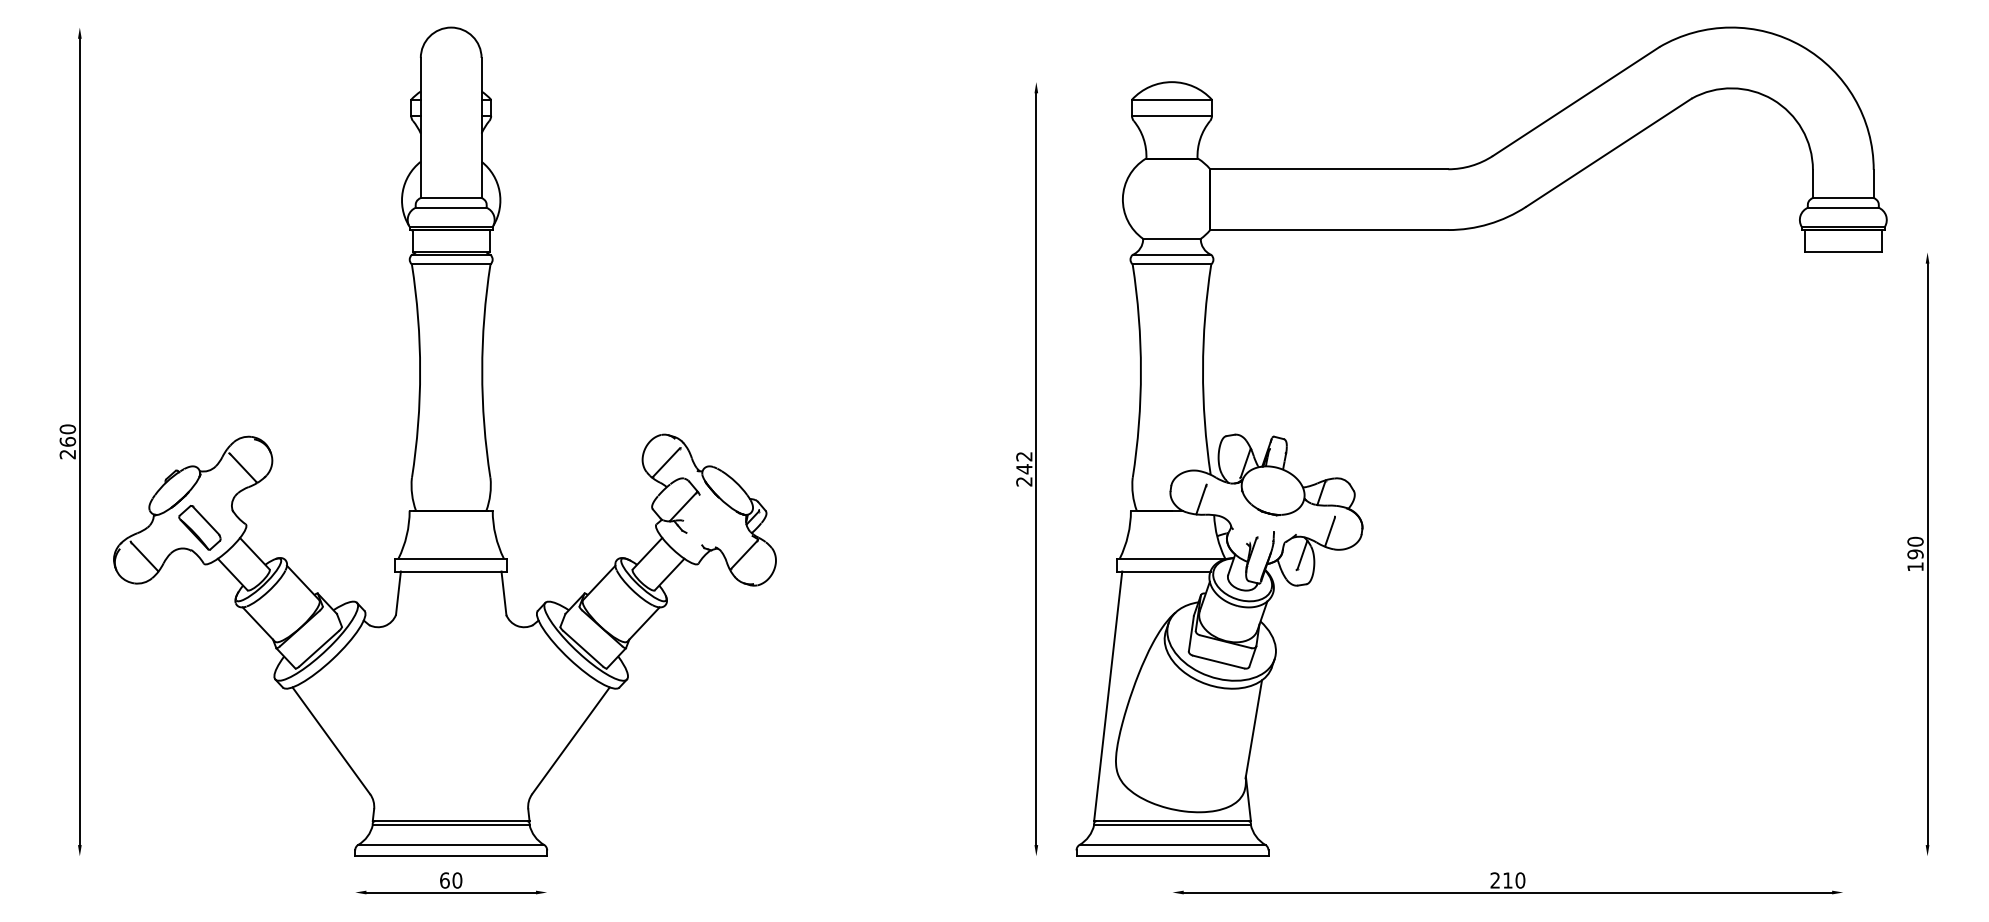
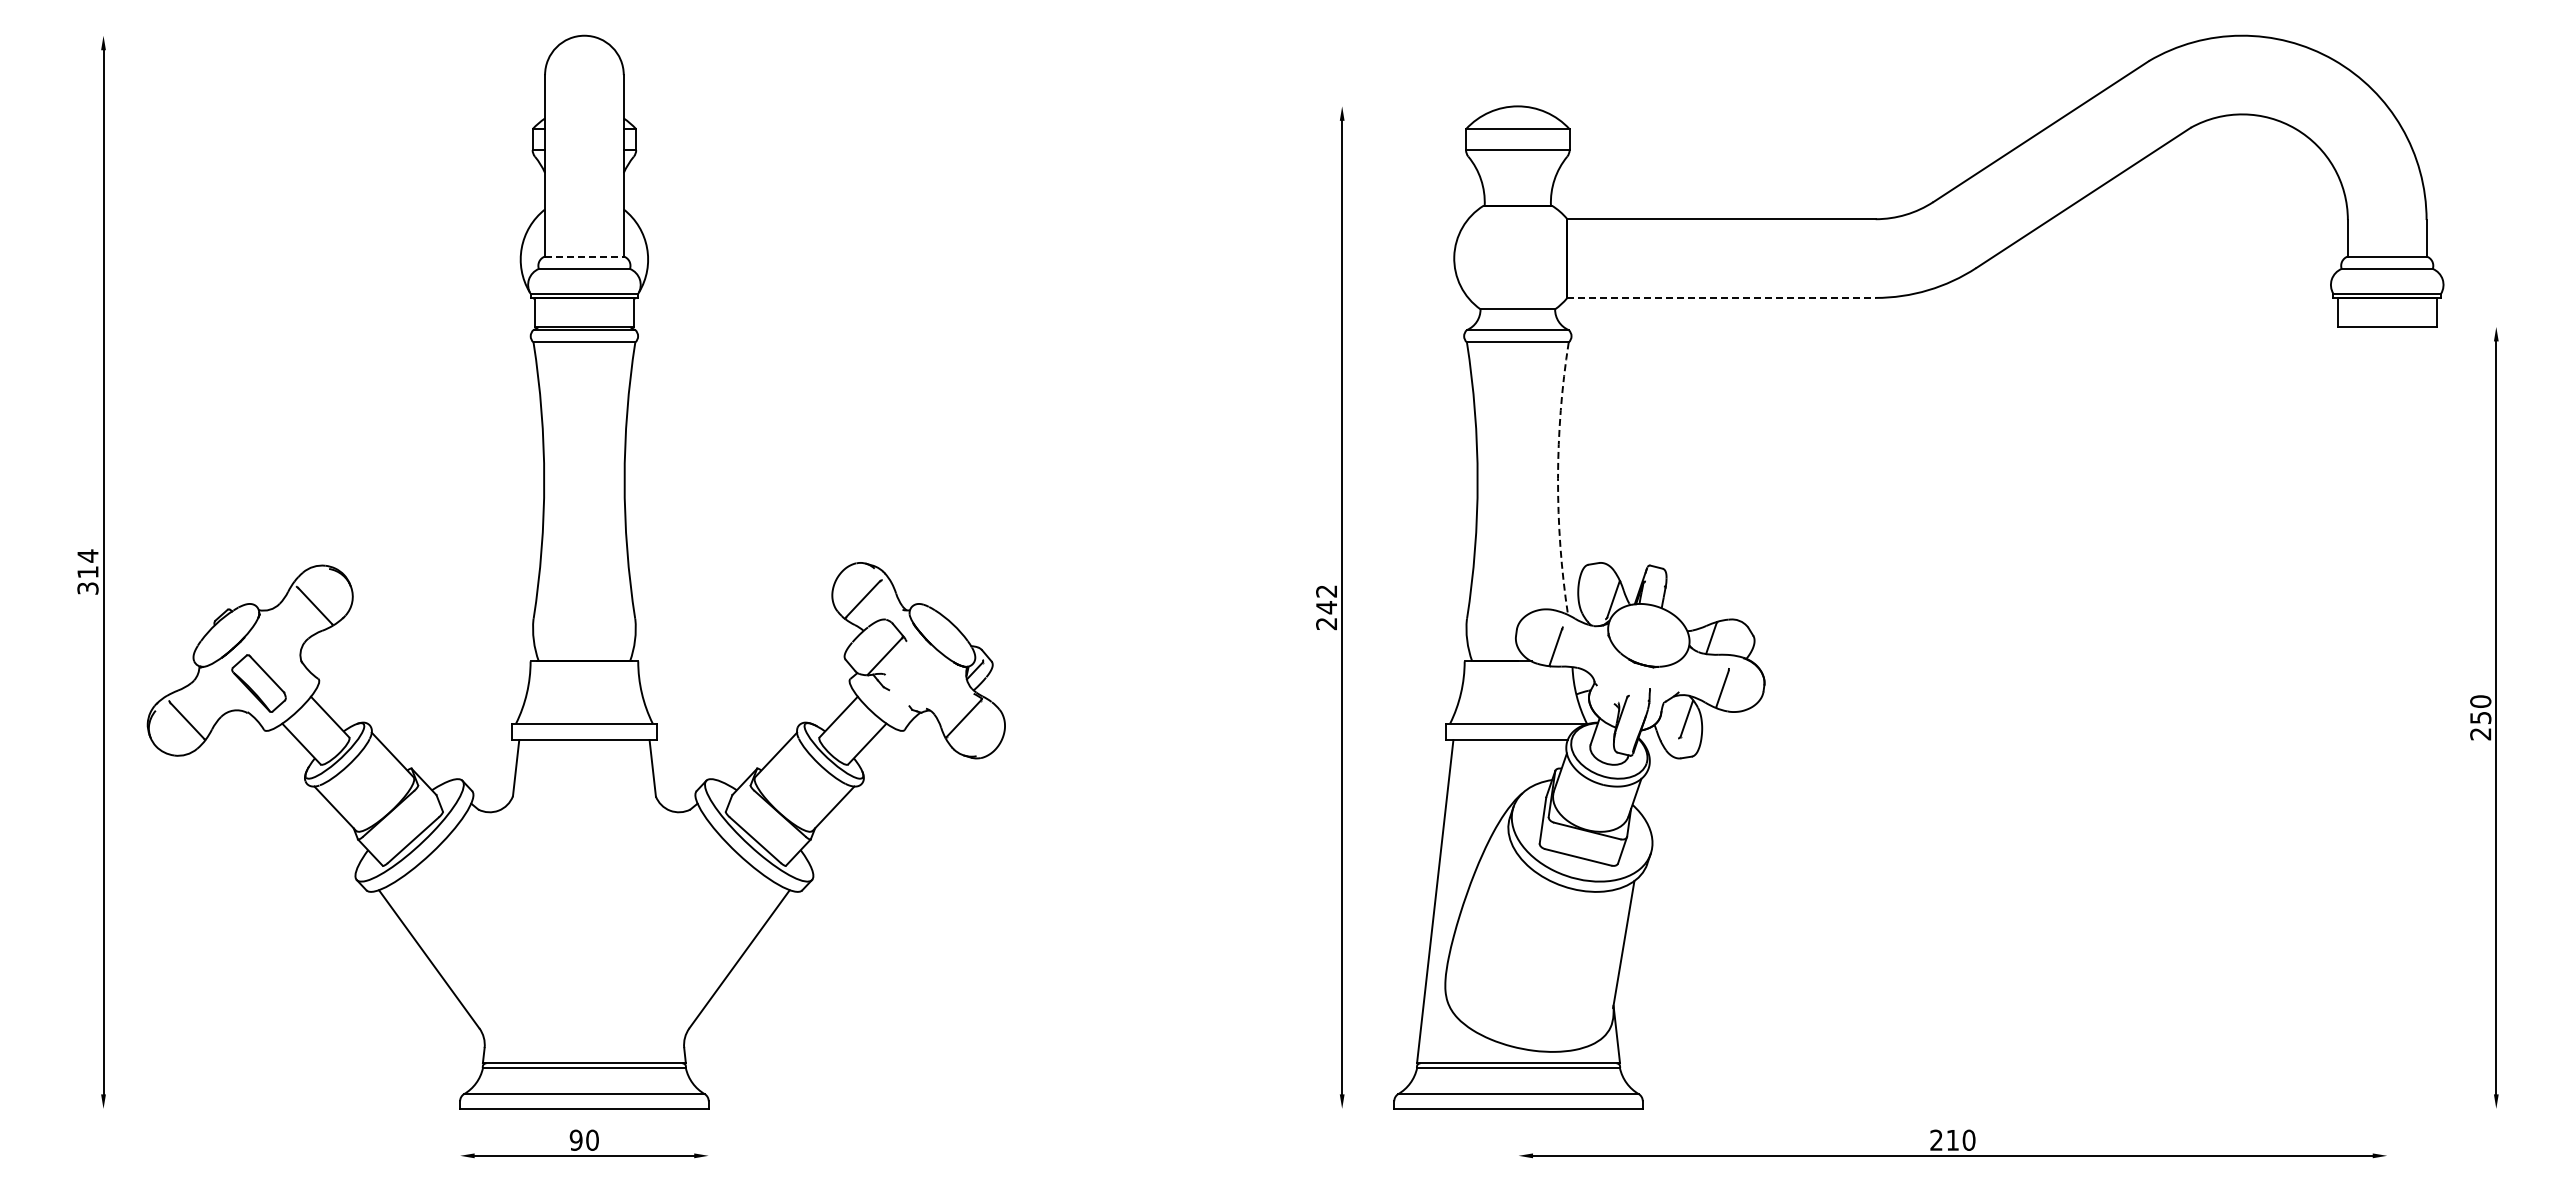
line: (451, 198) -> (584, 256), solid -> dashed
line: (1329, 229) -> (1721, 297), solid -> dashed
arc: (1203, 369) -> (1558, 478), solid -> dashed
text: (67, 441) -> (87, 571), 260 -> 314
text: (1915, 560) -> (2480, 725), 190 -> 250
text: (444, 879) -> (575, 1139), 60 -> 90

